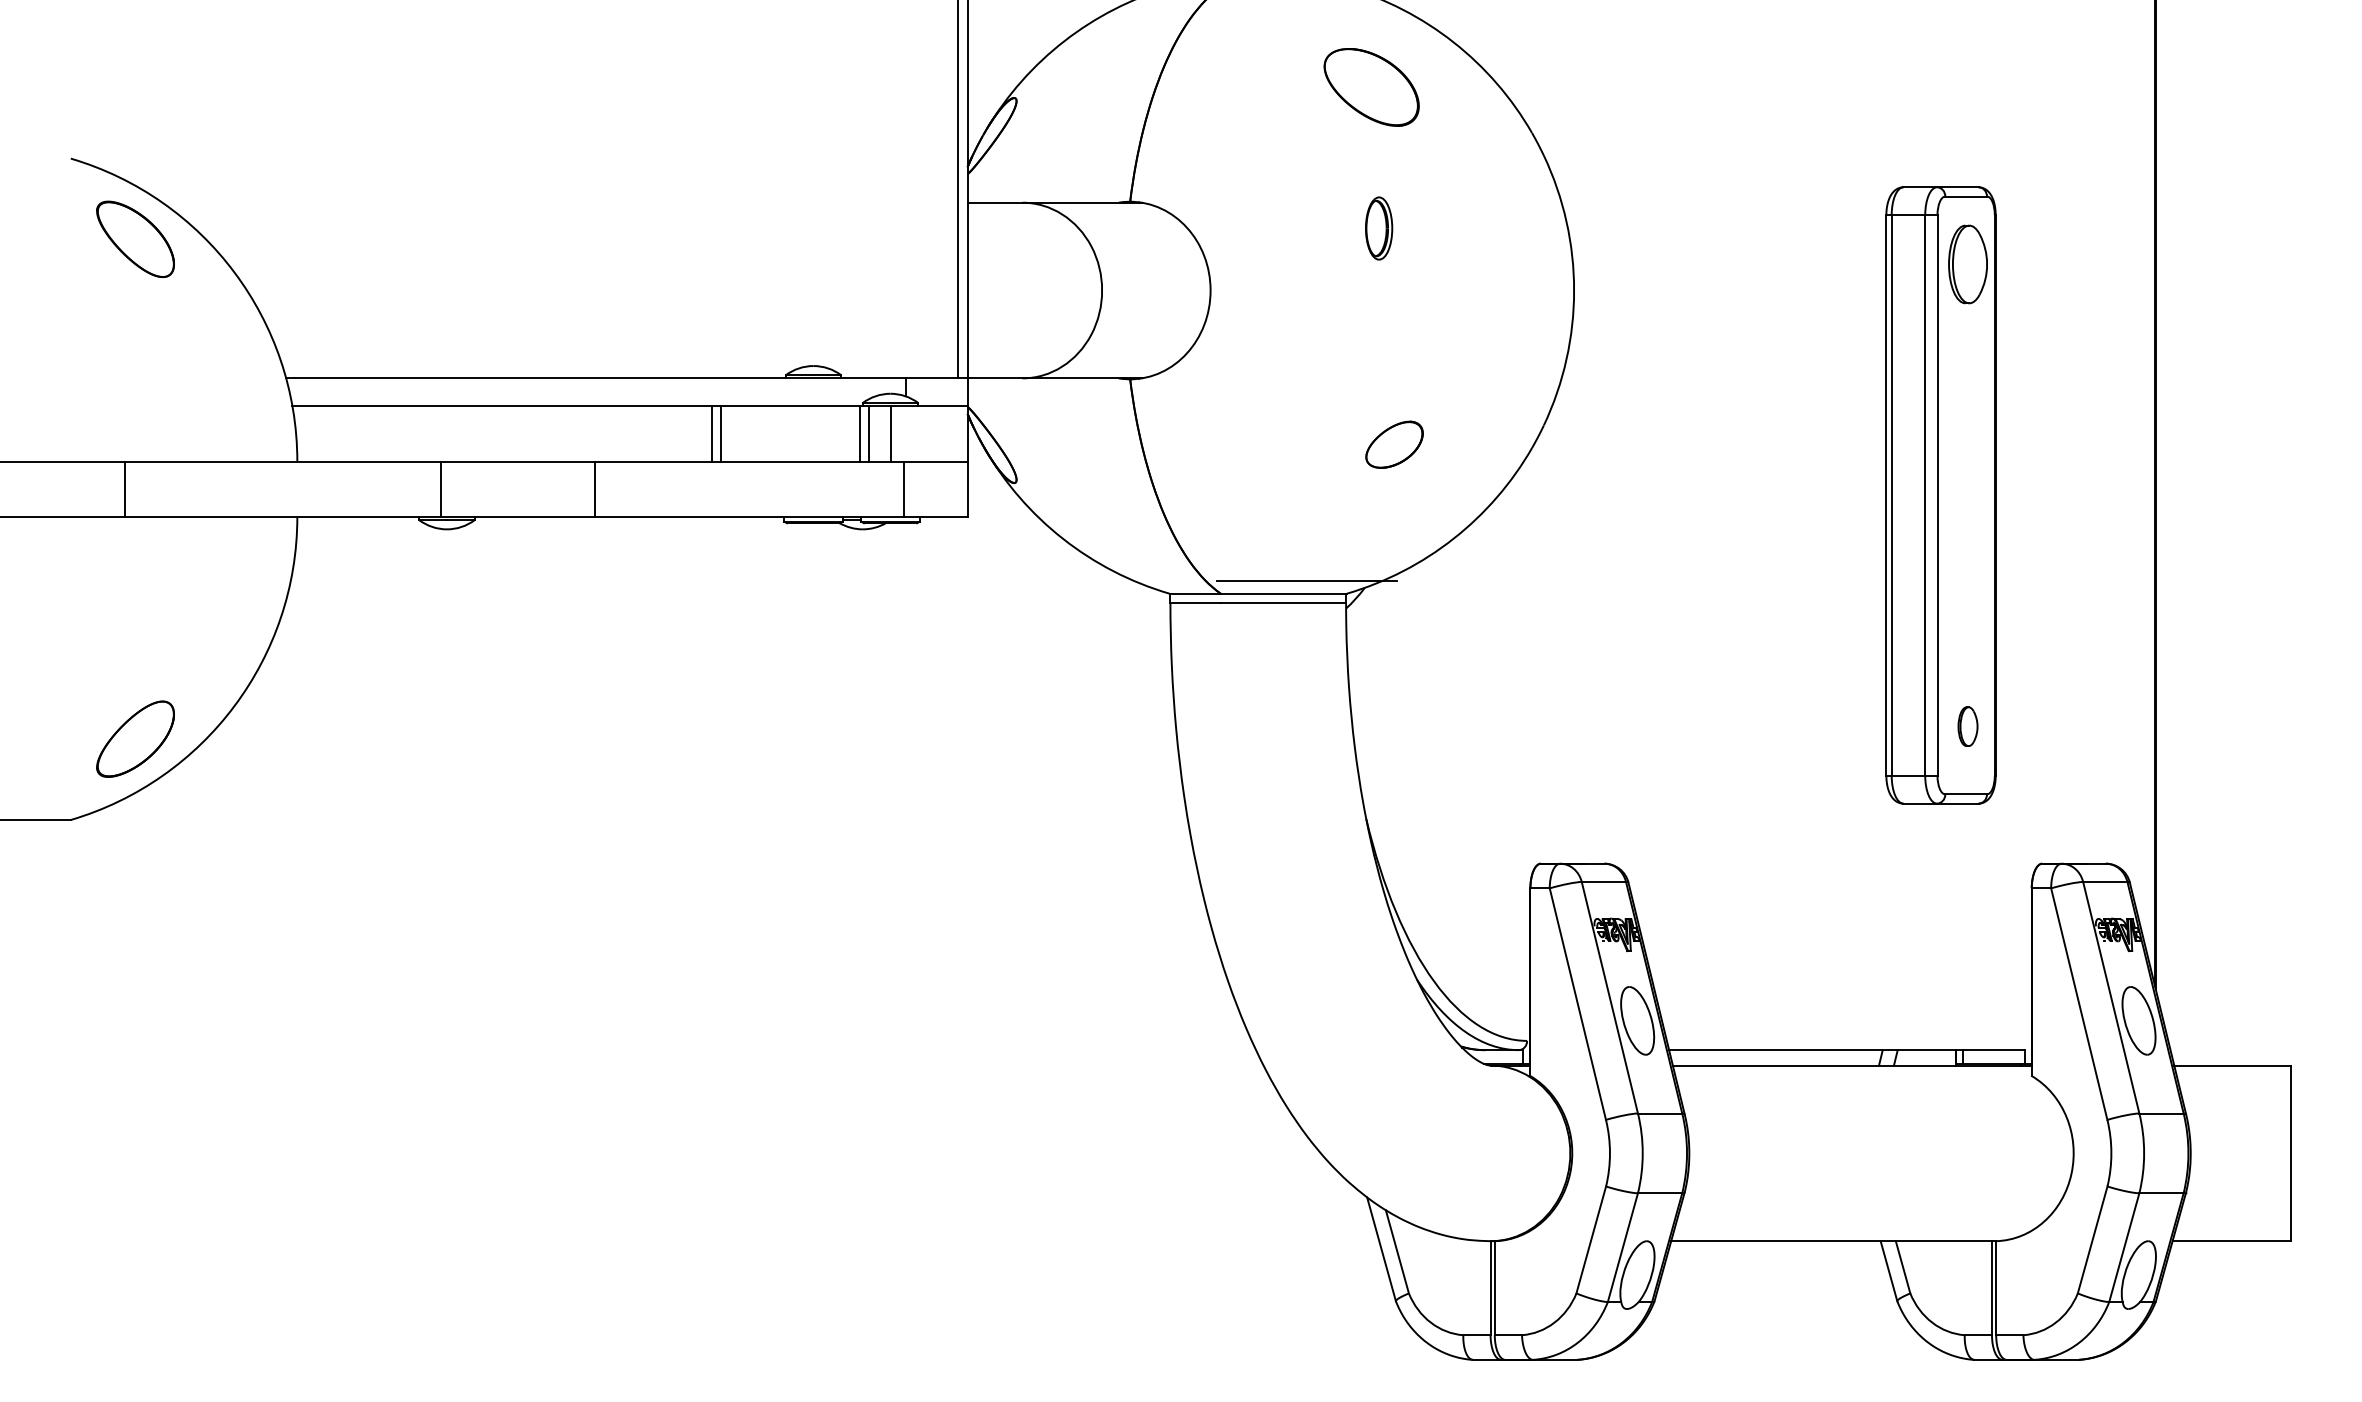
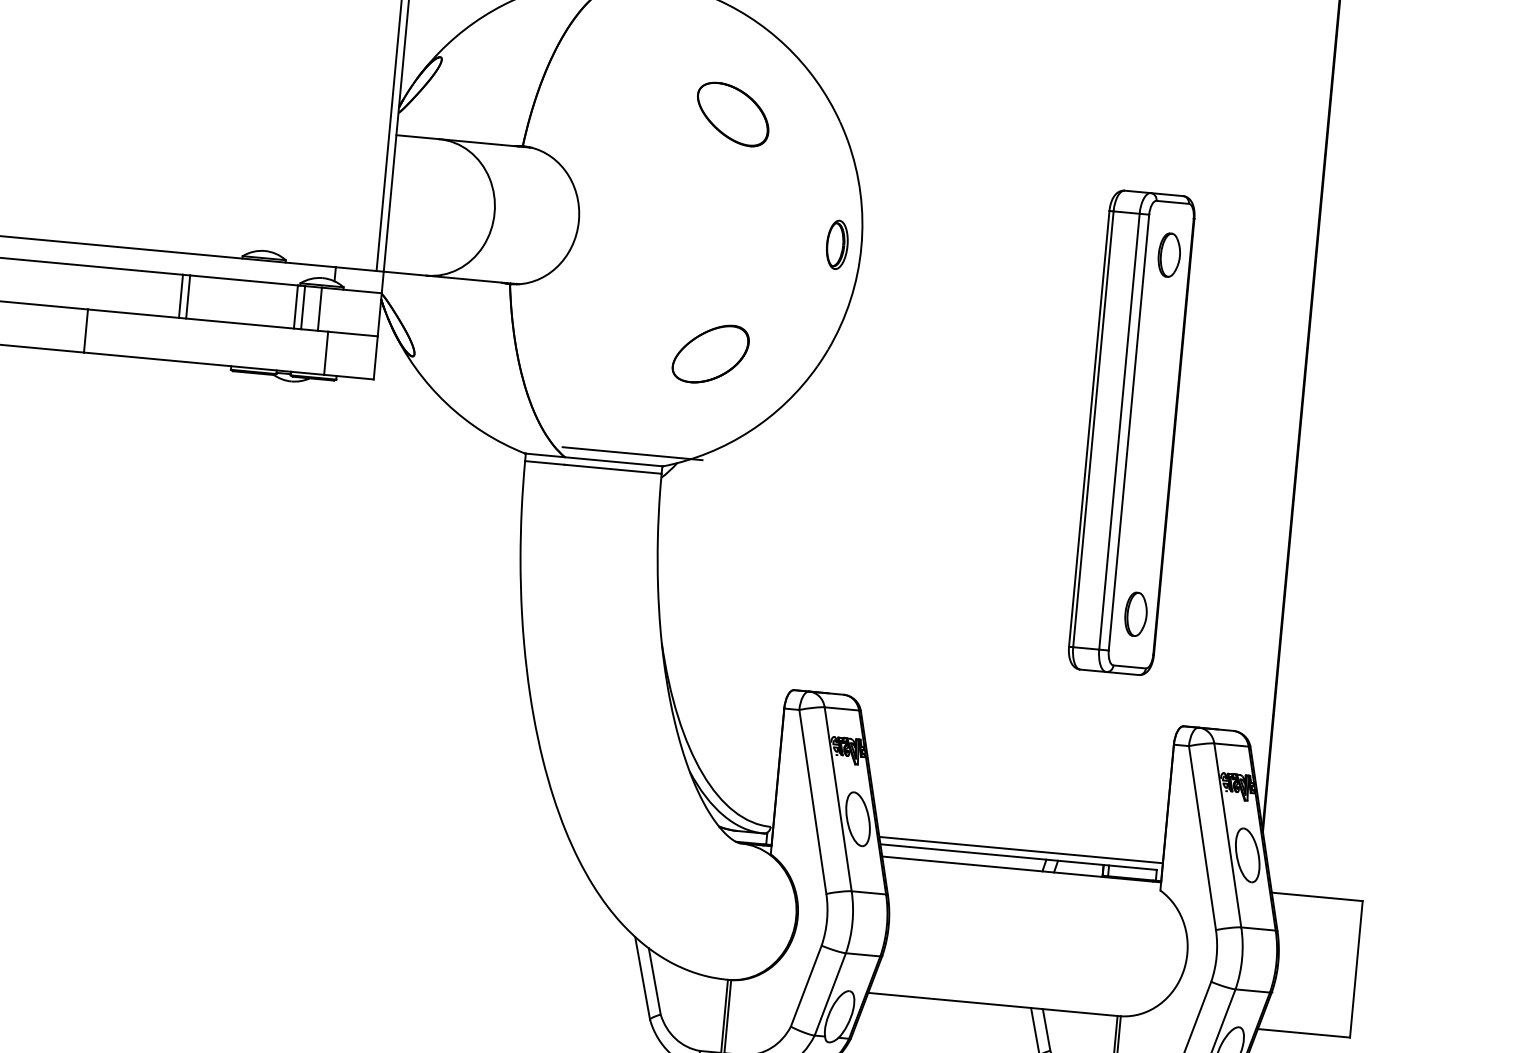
part: (1371, 87) -> (732, 114), moved
part: (1379, 228) -> (837, 244), moved
part: (1967, 263) -> (1169, 254), size x0.71
part: (1394, 444) -> (710, 353), size x1.67
part: (1967, 726) -> (1135, 614), size x1.43
line: (1848, 1040) -> (1020, 849), added

